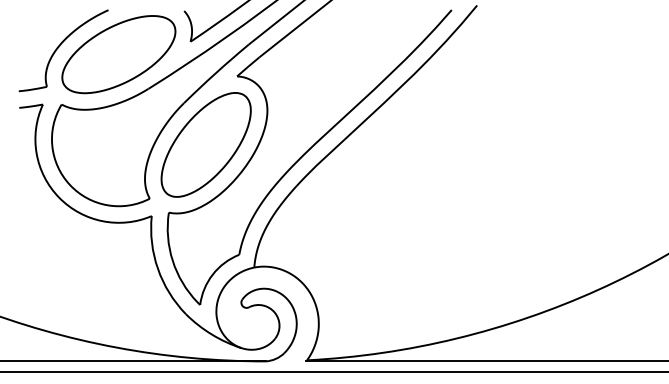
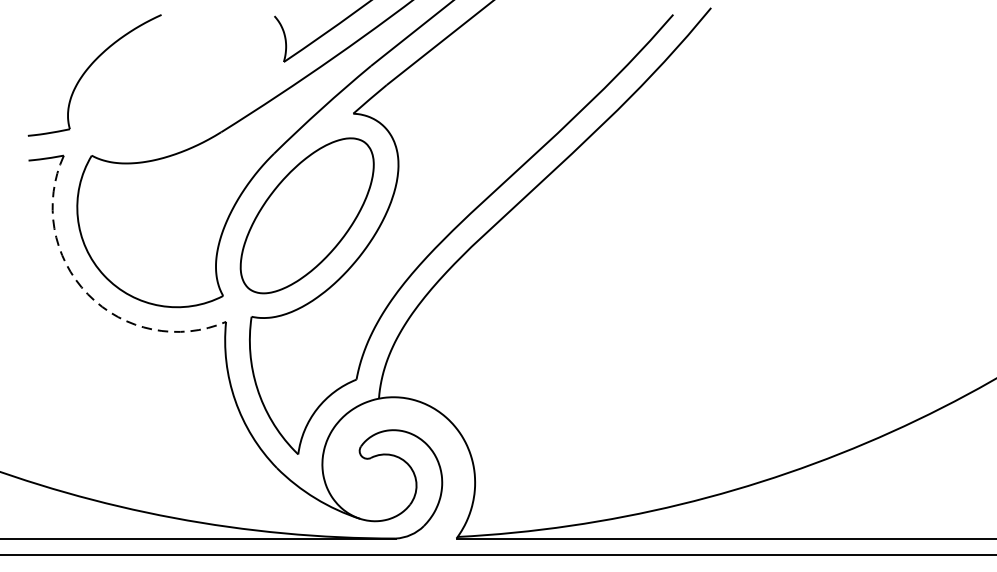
part: (118, 54) -> (176, 81), removed
arc: (59, 197) -> (88, 294), solid -> dashed

